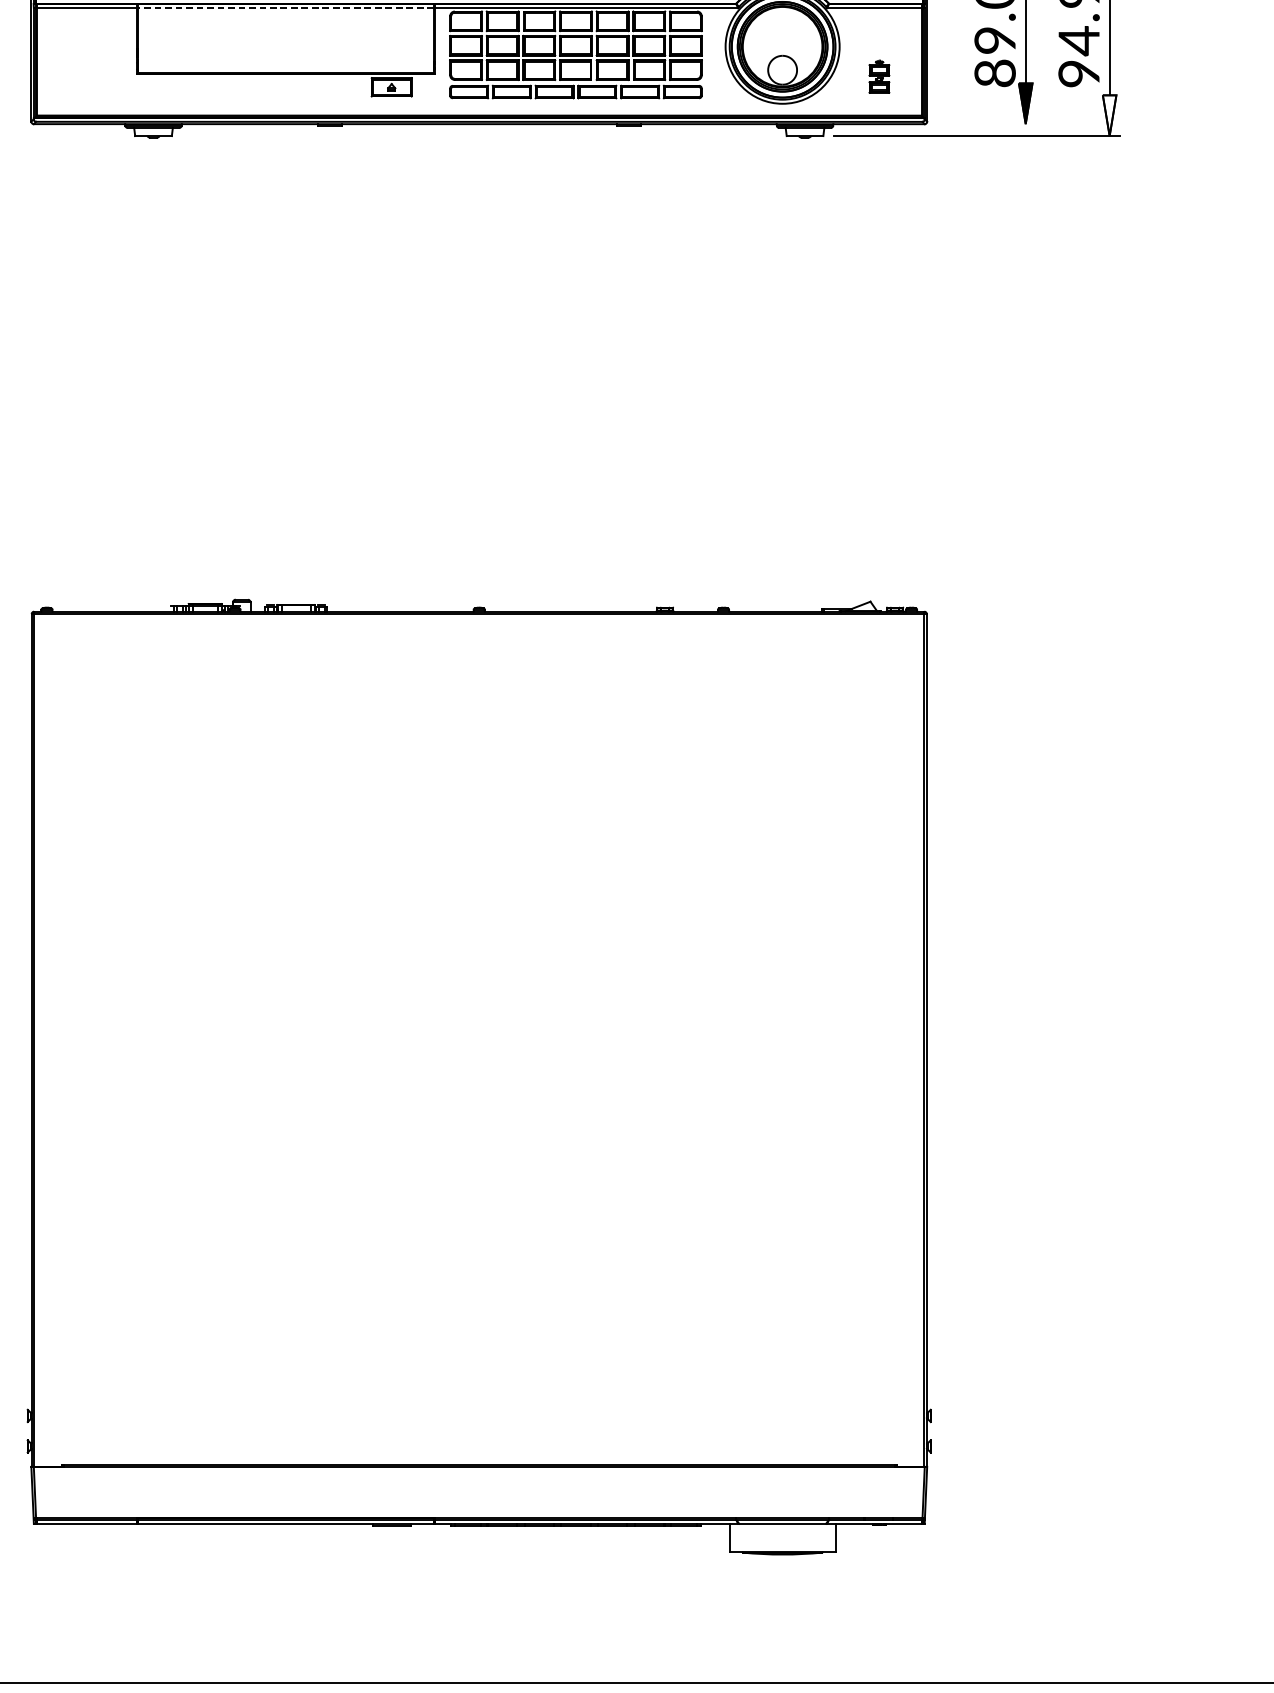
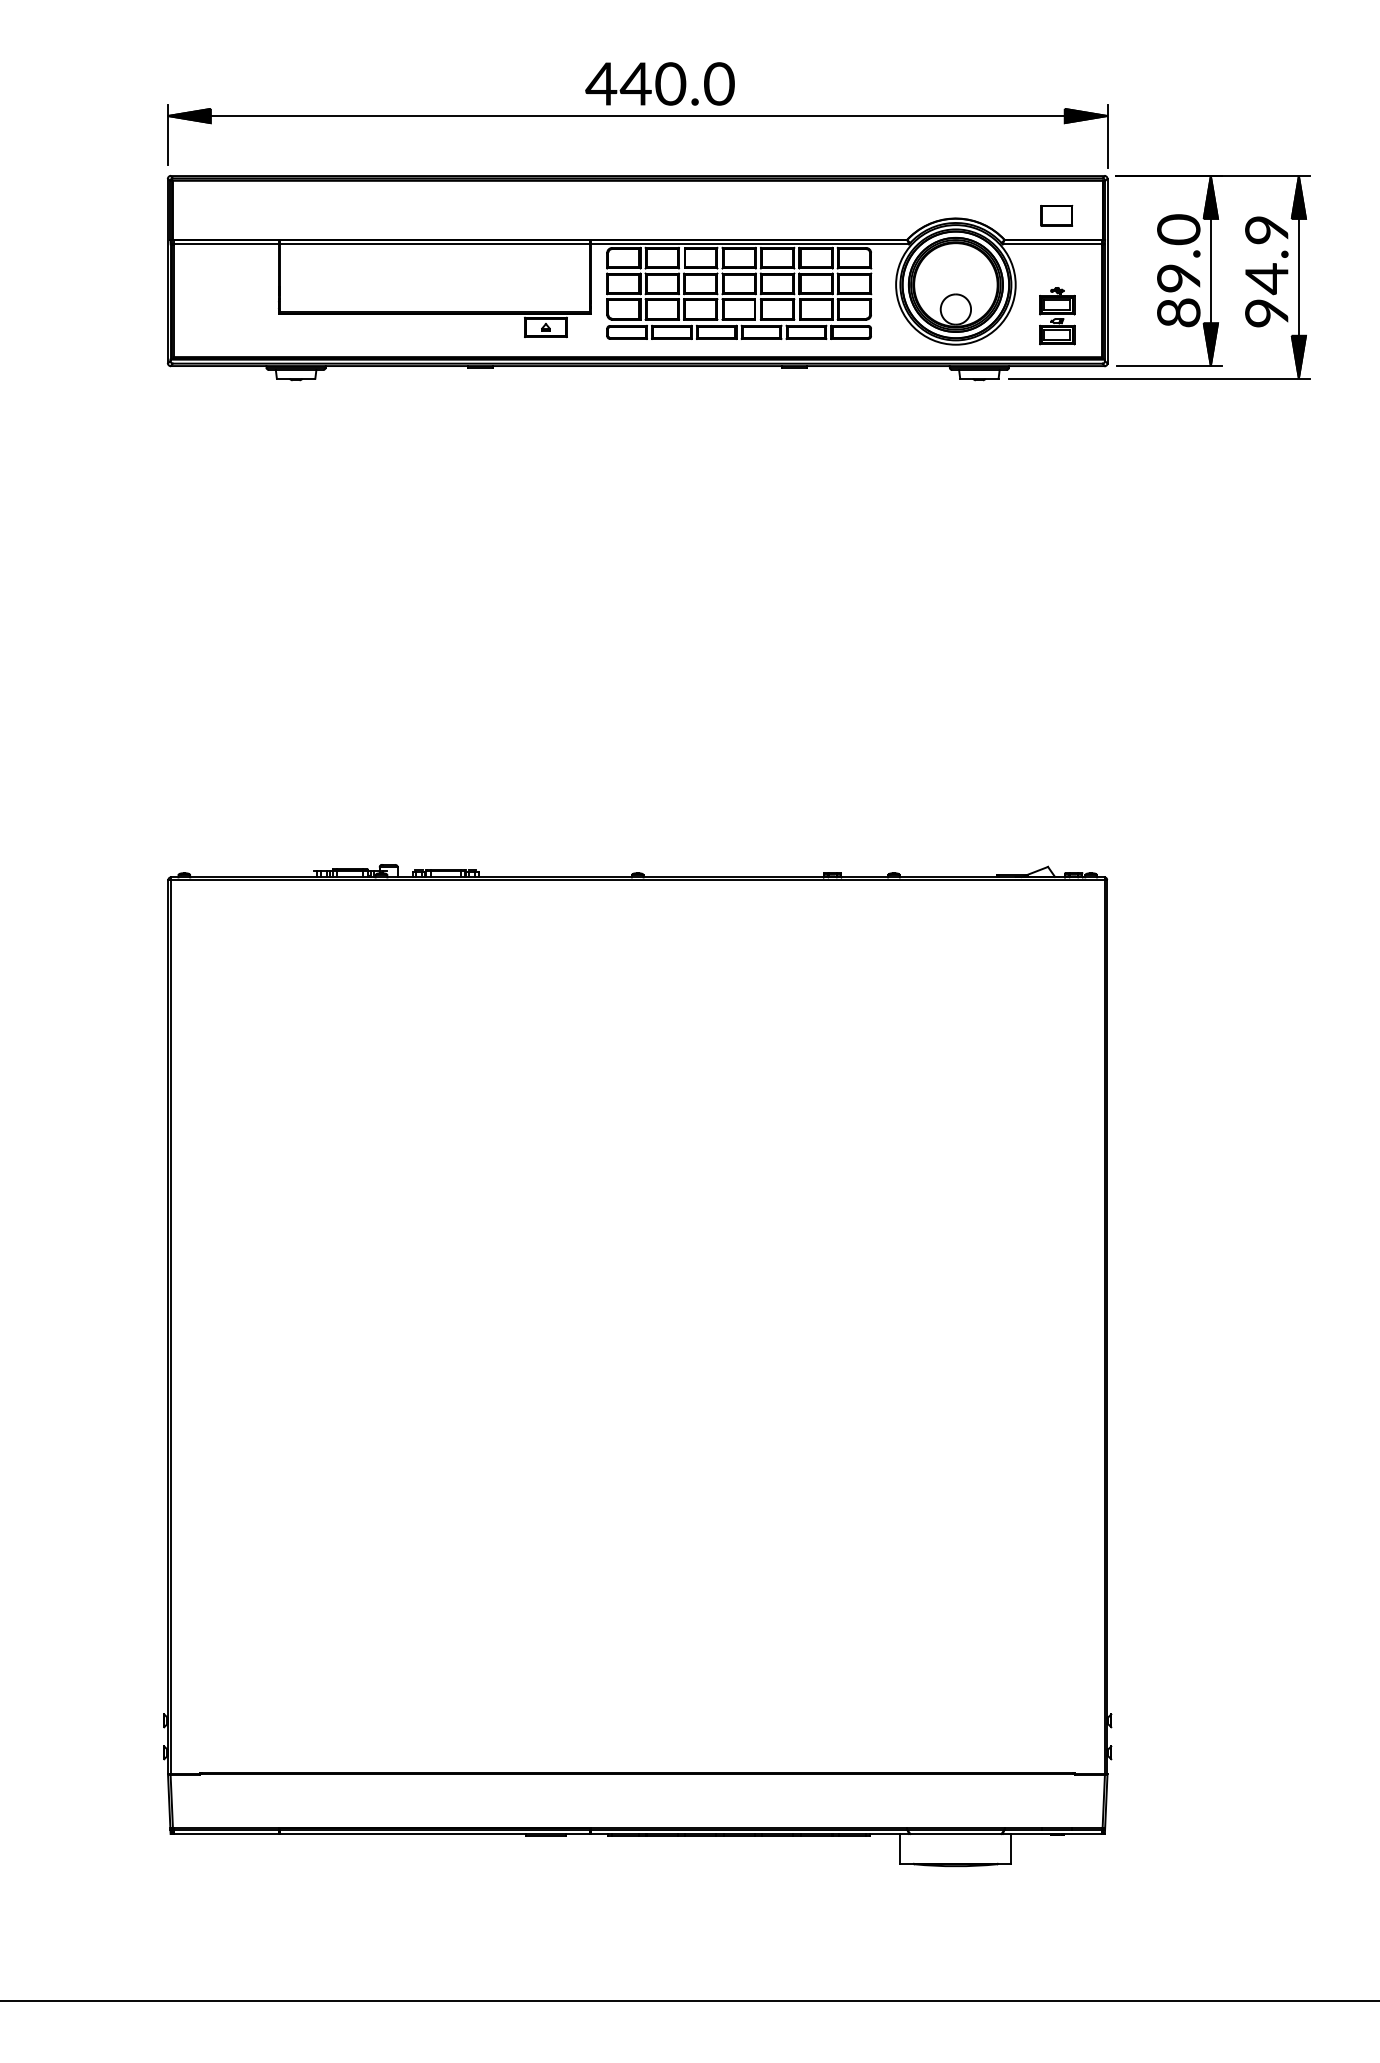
line: (285, 8) -> (434, 244), dashed -> solid
part: (879, 76) -> (1057, 316), size x1.67
fill: (1109, 115) -> (1298, 356), added
line: (985, 124) -> (1168, 366), added

